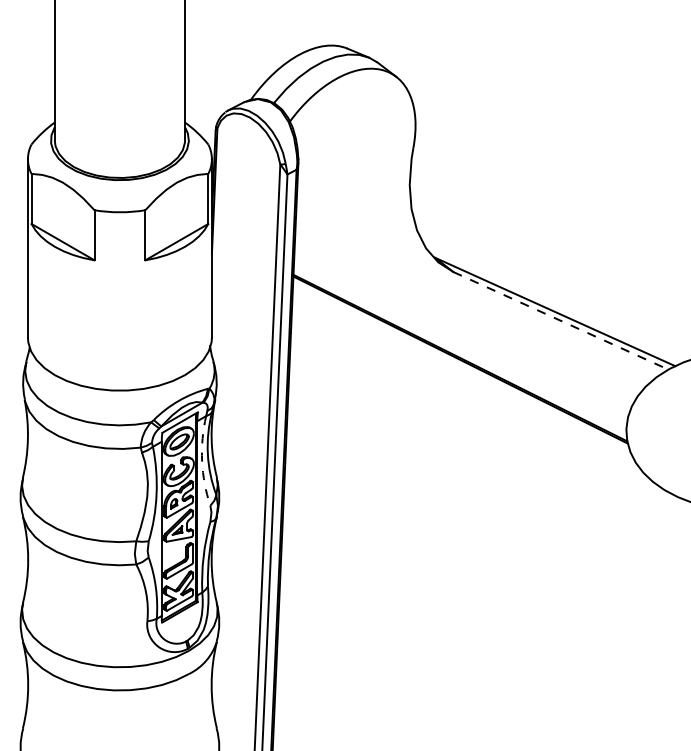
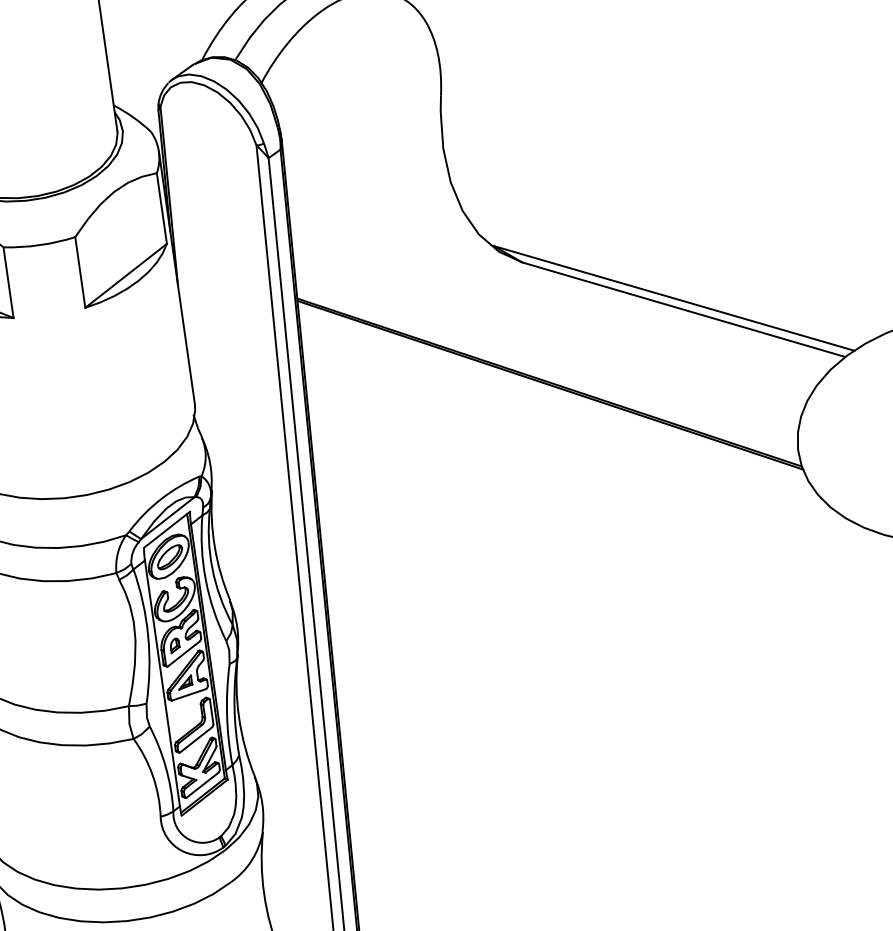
line: (561, 321) -> (684, 310), dashed -> solid
arc: (202, 461) -> (206, 580), dashed -> solid

